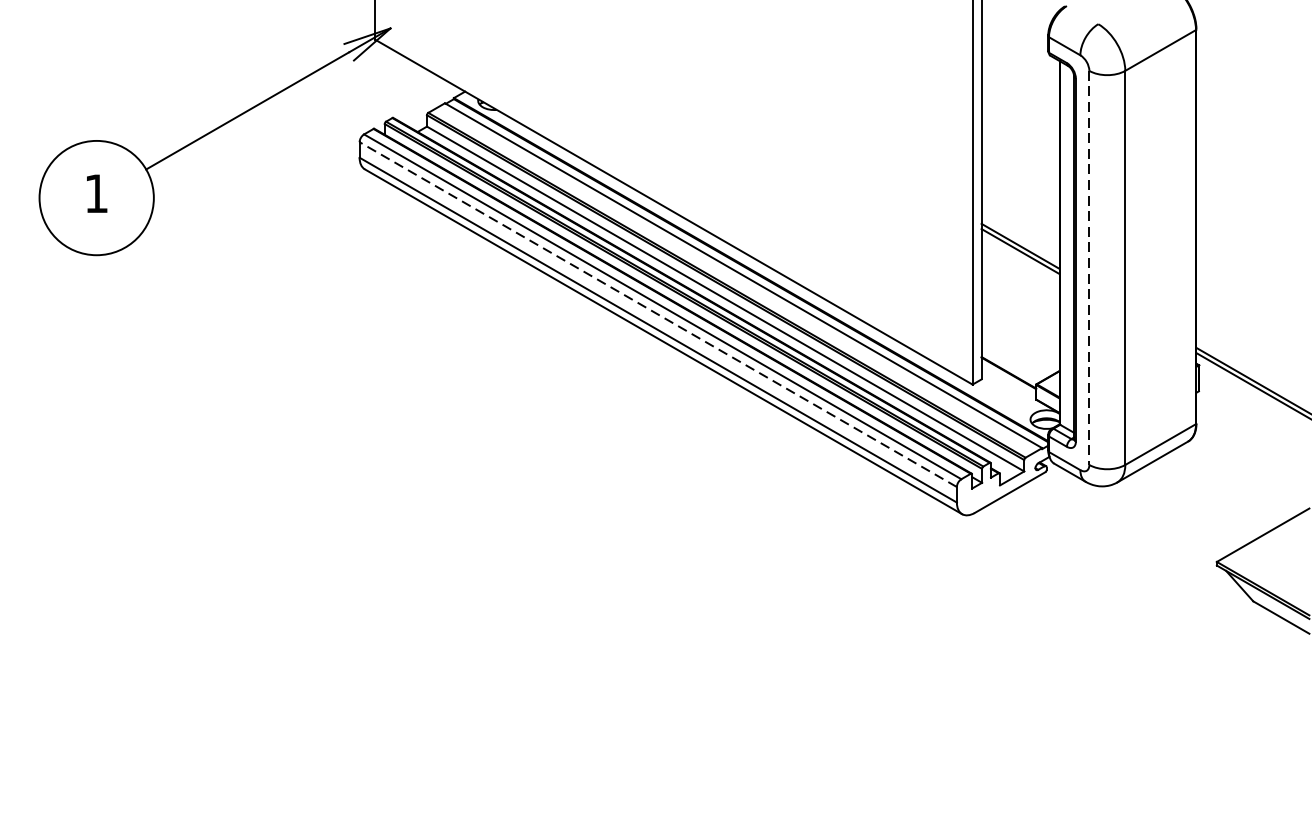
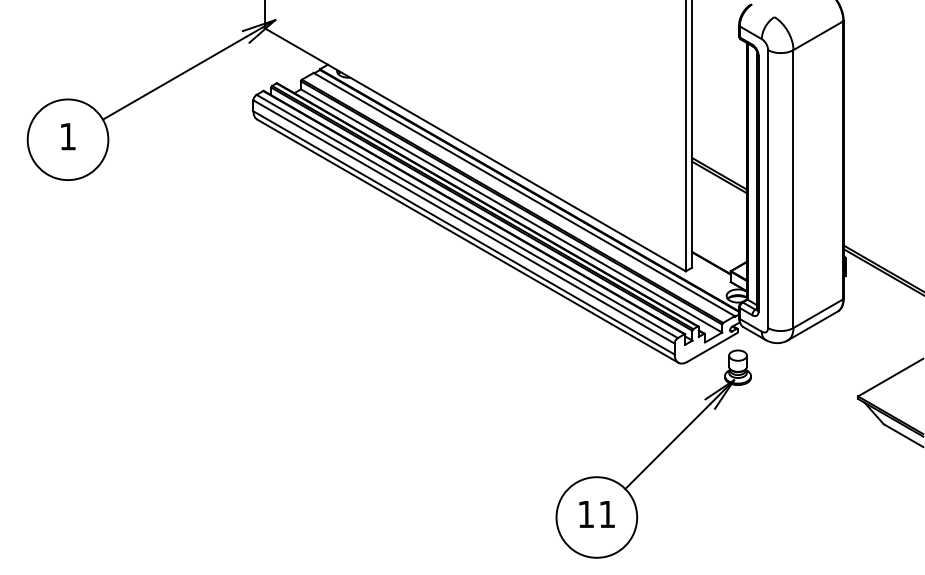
line: (1089, 268) -> (768, 189), dashed -> solid
line: (657, 313) -> (463, 221), dashed -> solid
part: (926, 642) -> (653, 453), added

